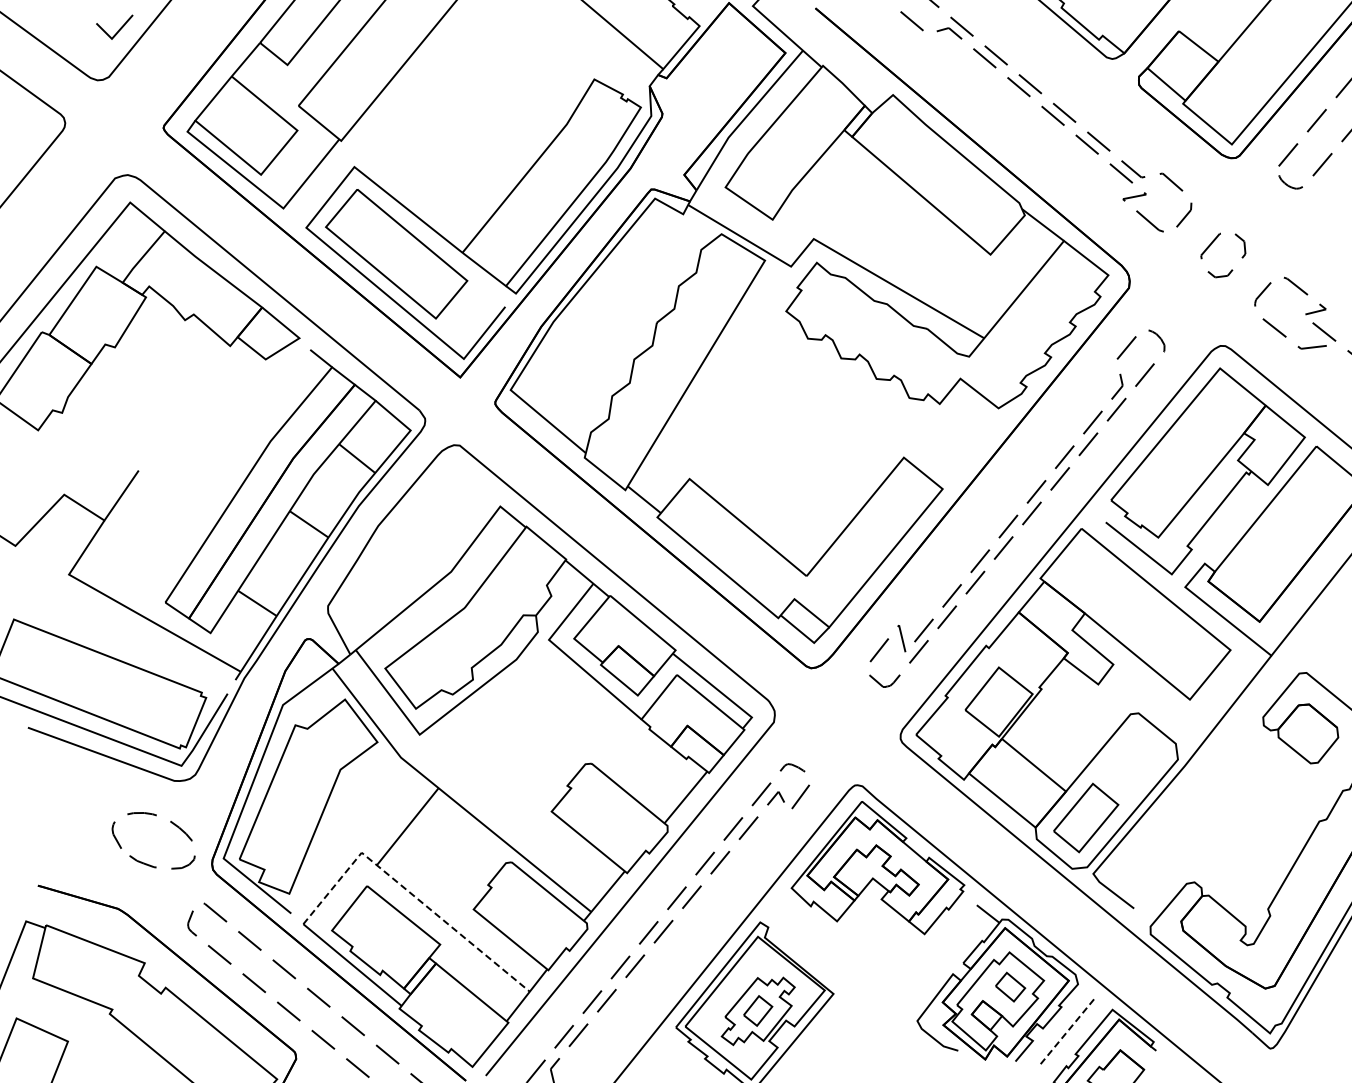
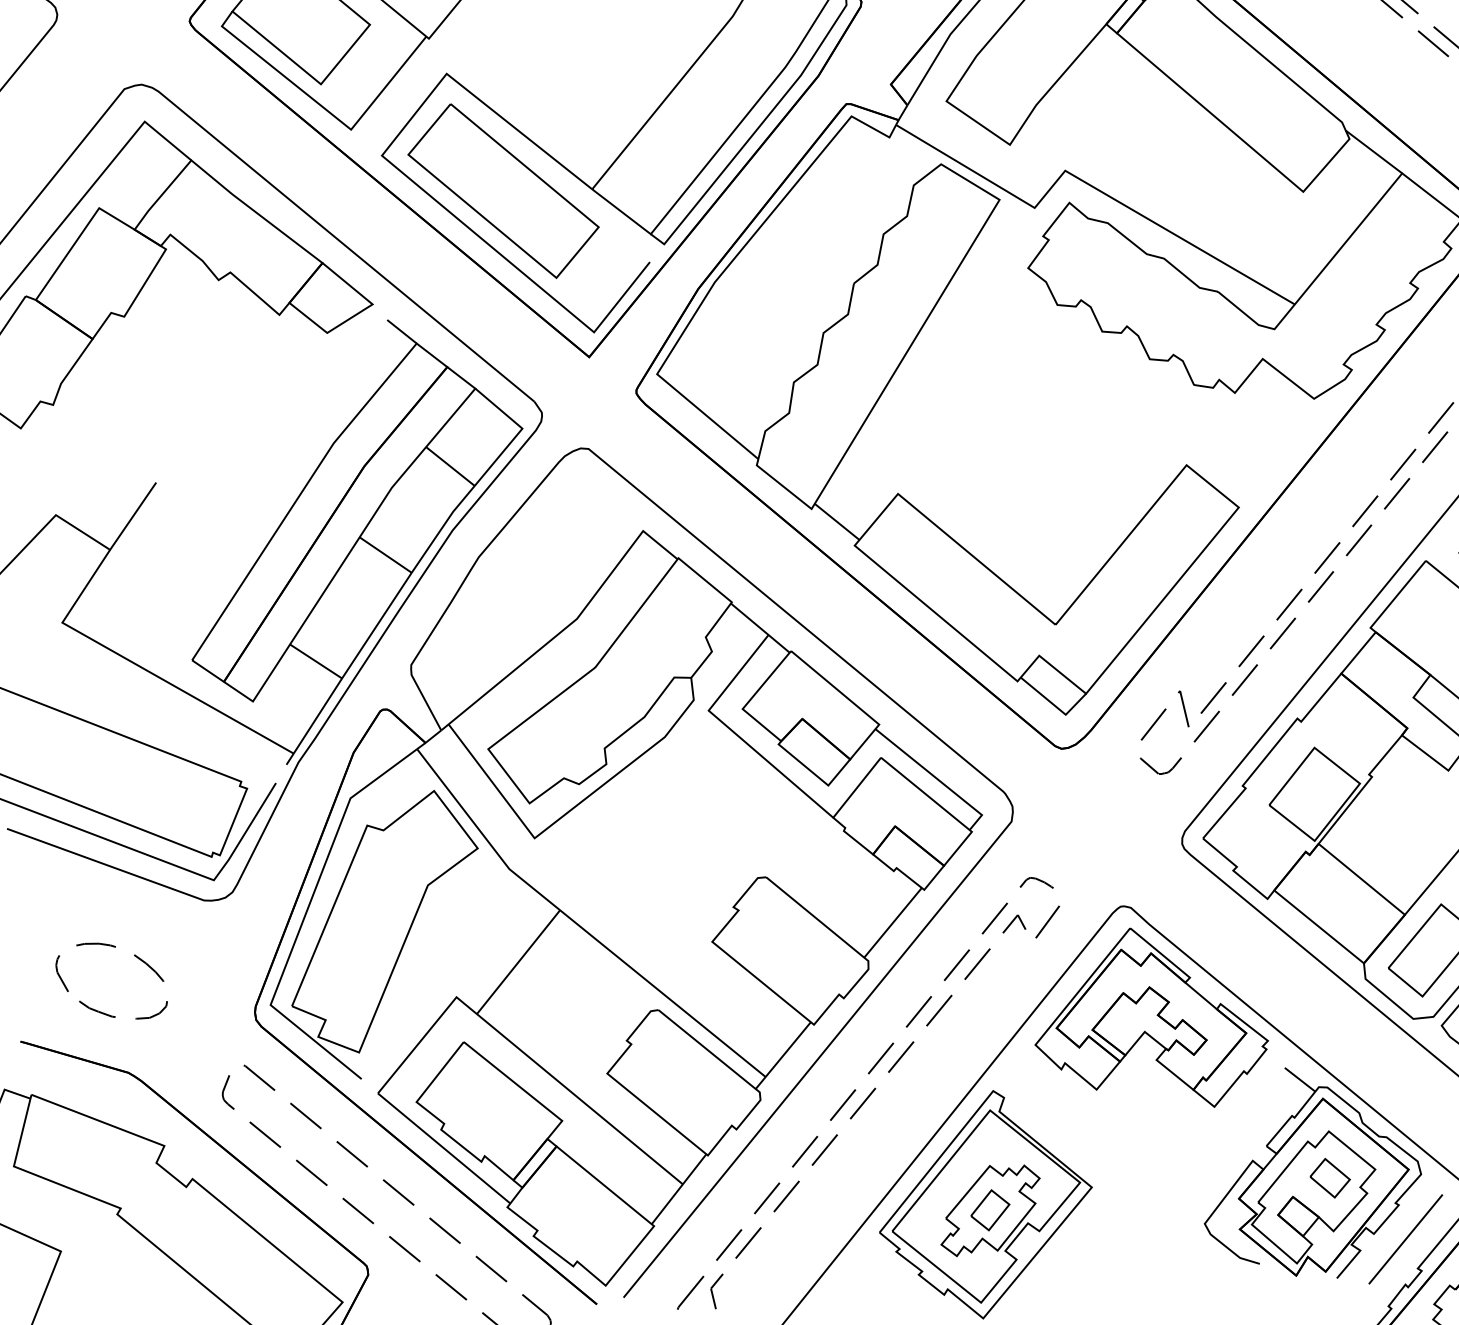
part: (144, 862) -> (99, 1010), moved
line: (410, 892) -> (522, 1050), dashed -> solid
line: (1066, 1032) -> (1405, 1239), dashed -> solid

